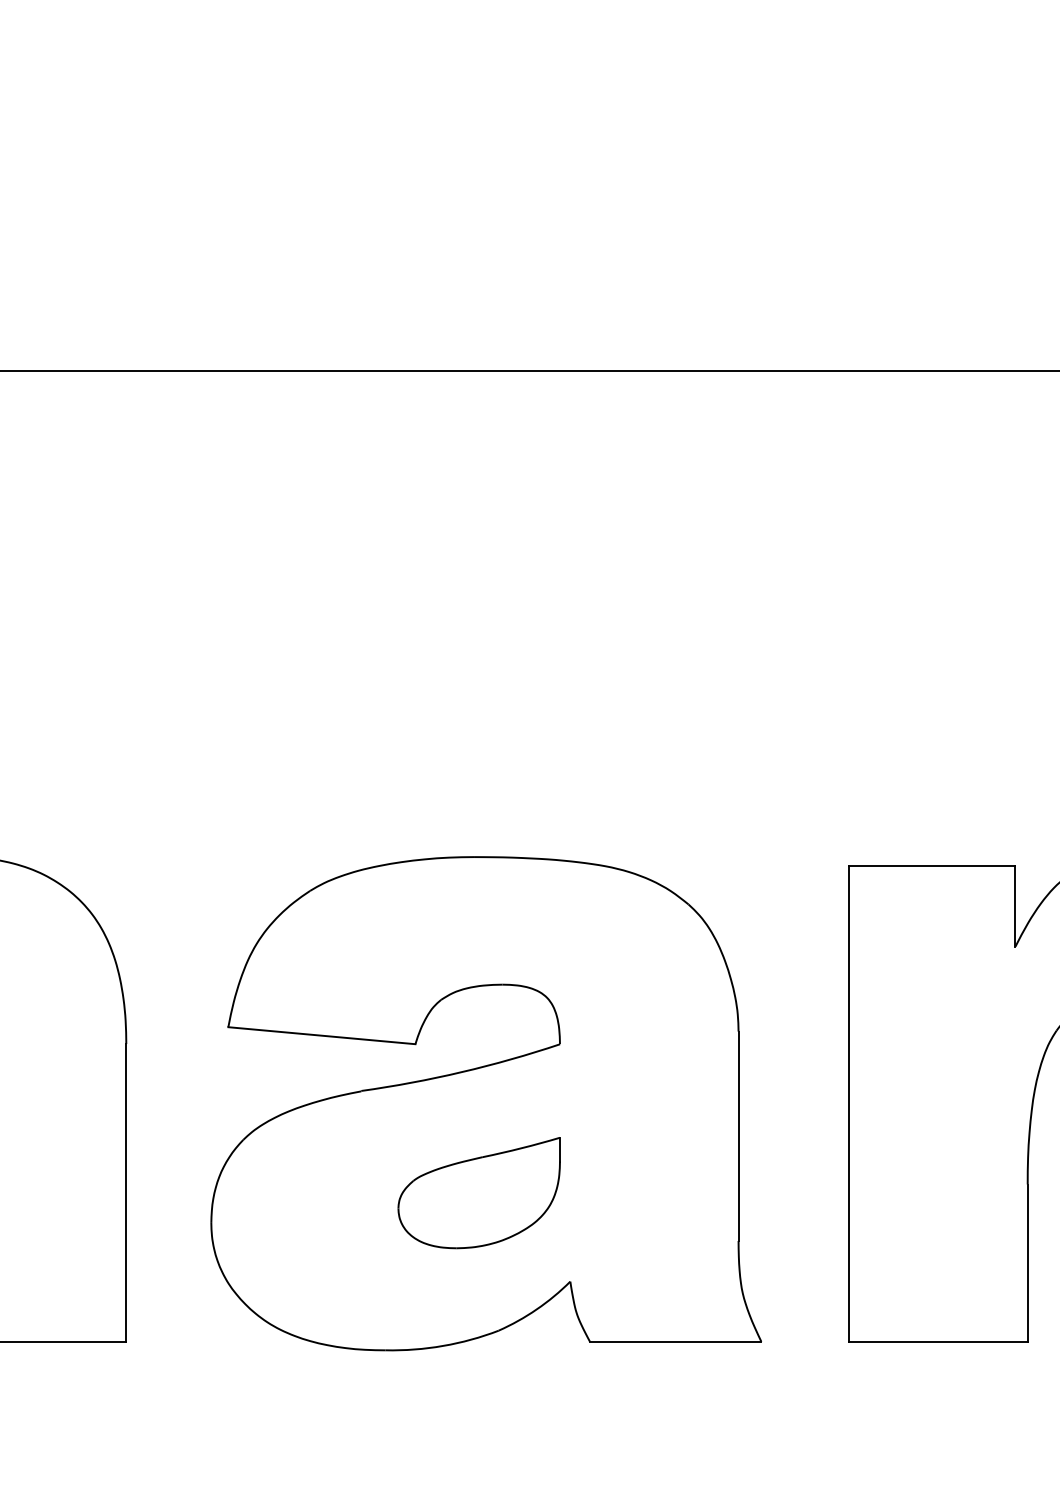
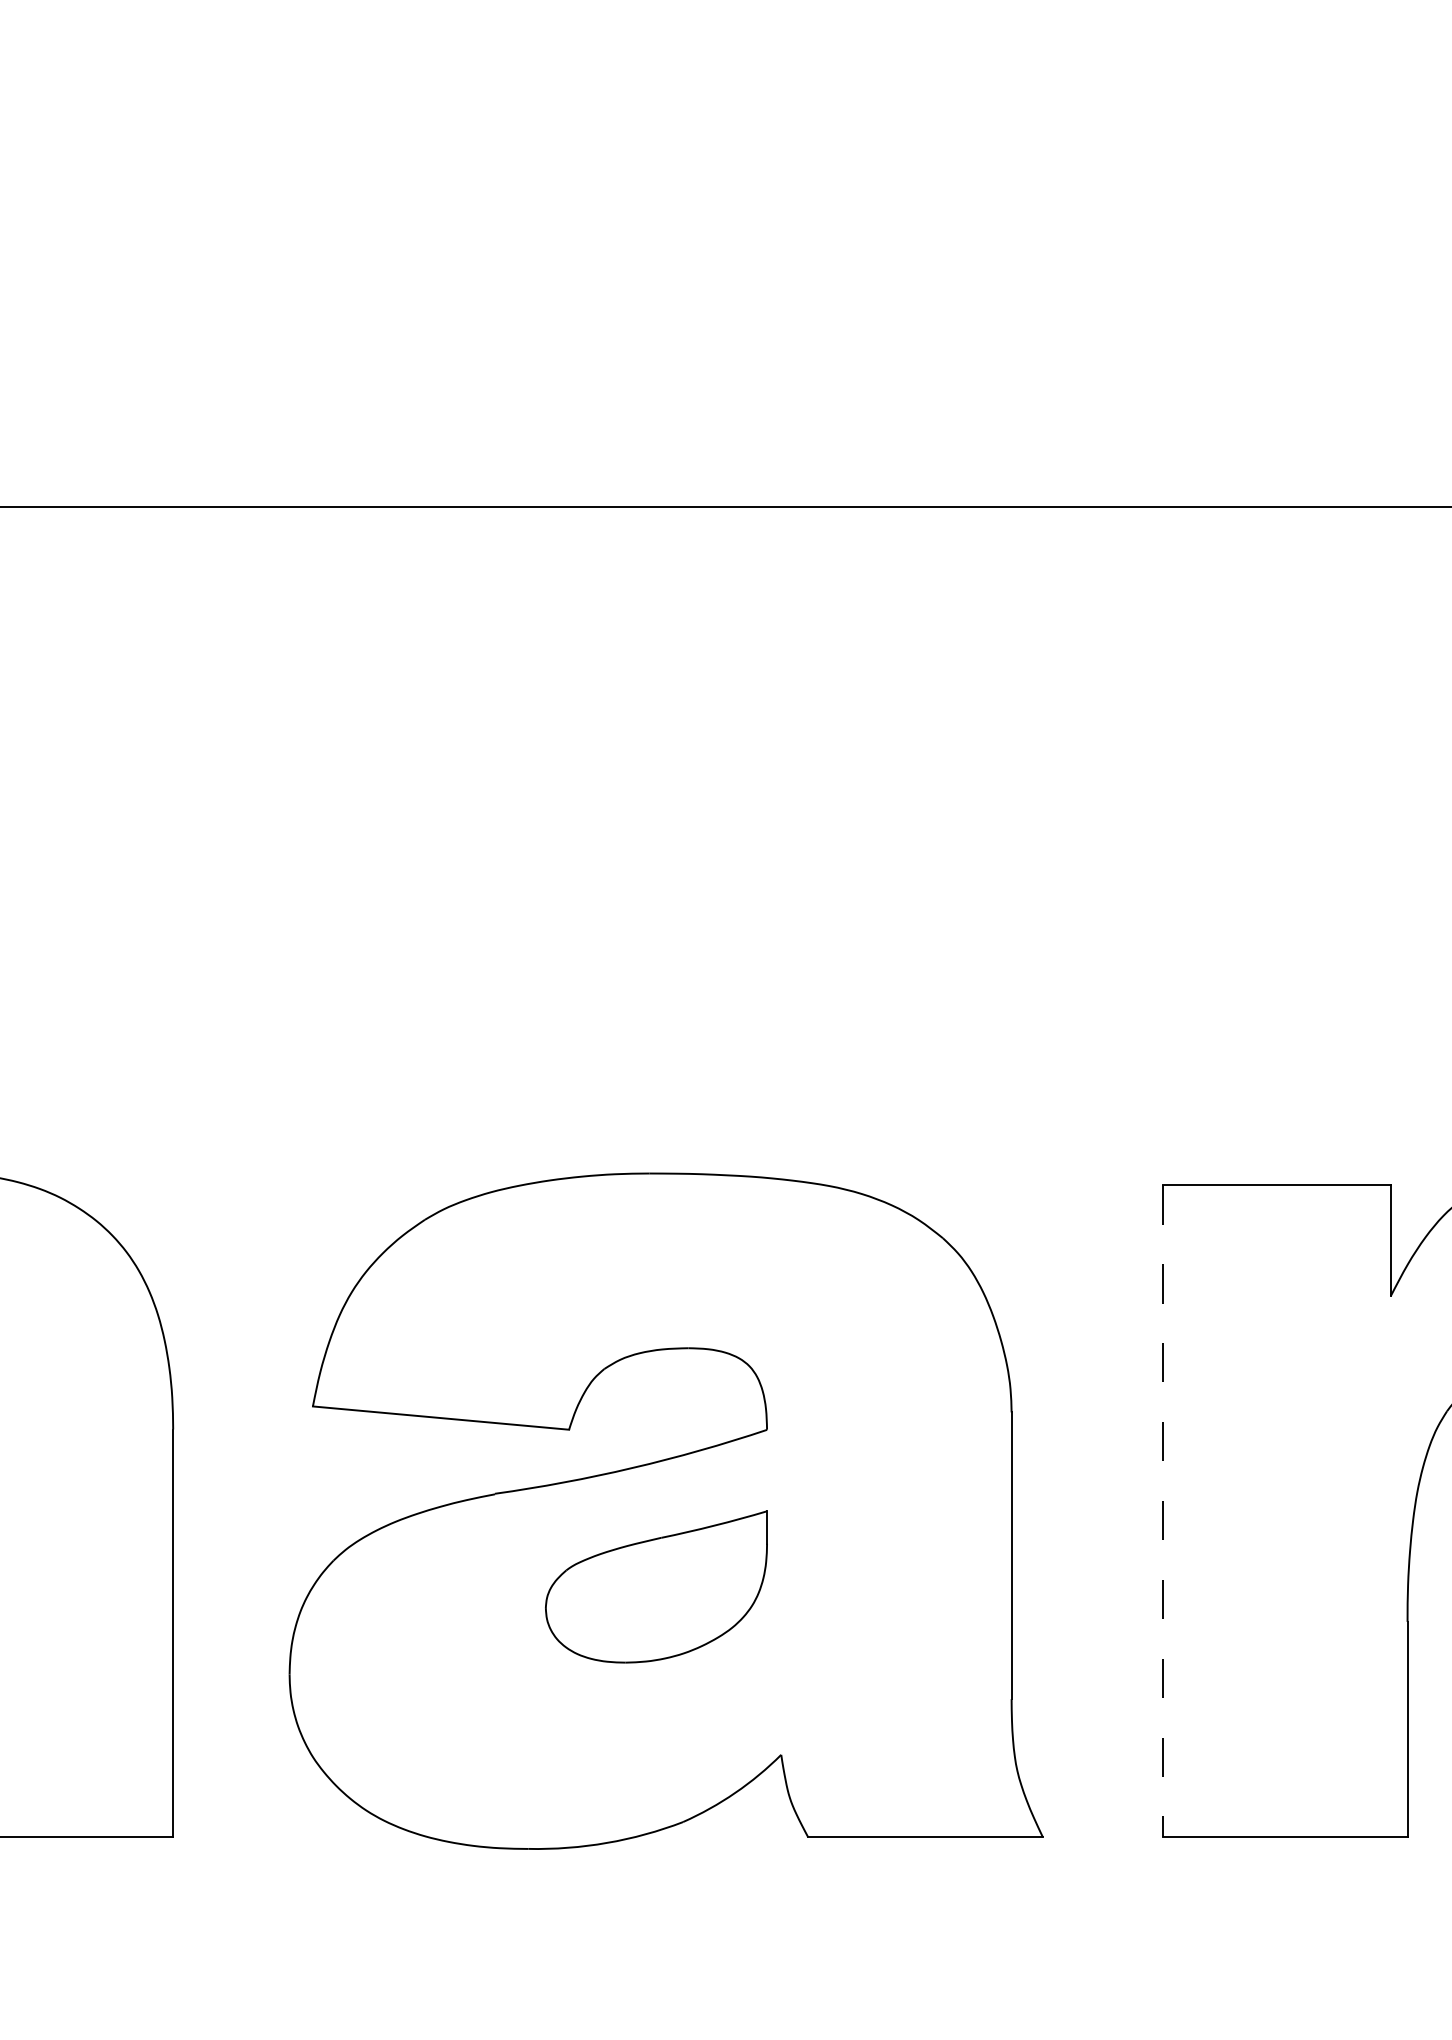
line: (849, 1104) -> (1163, 1512), solid -> dashed
part: (478, 1193) -> (655, 1587), moved

